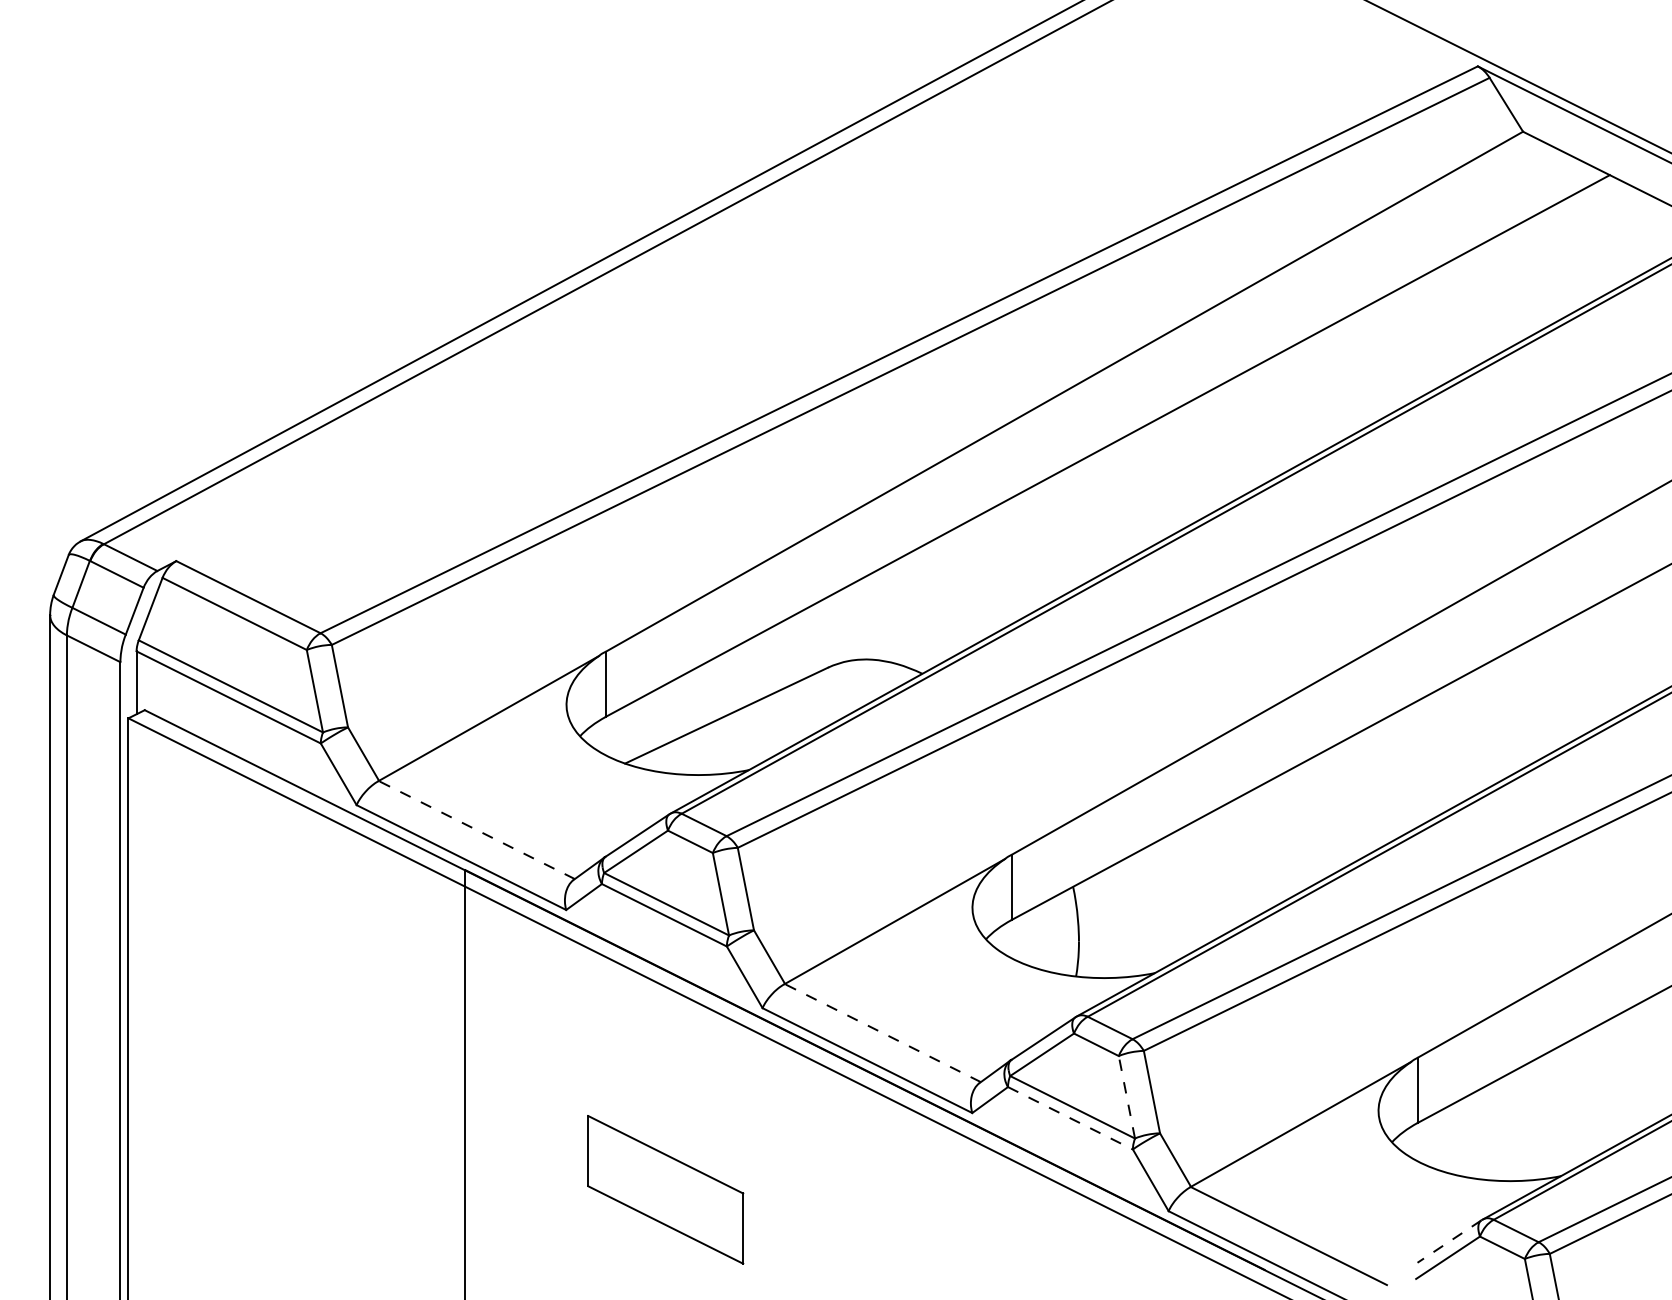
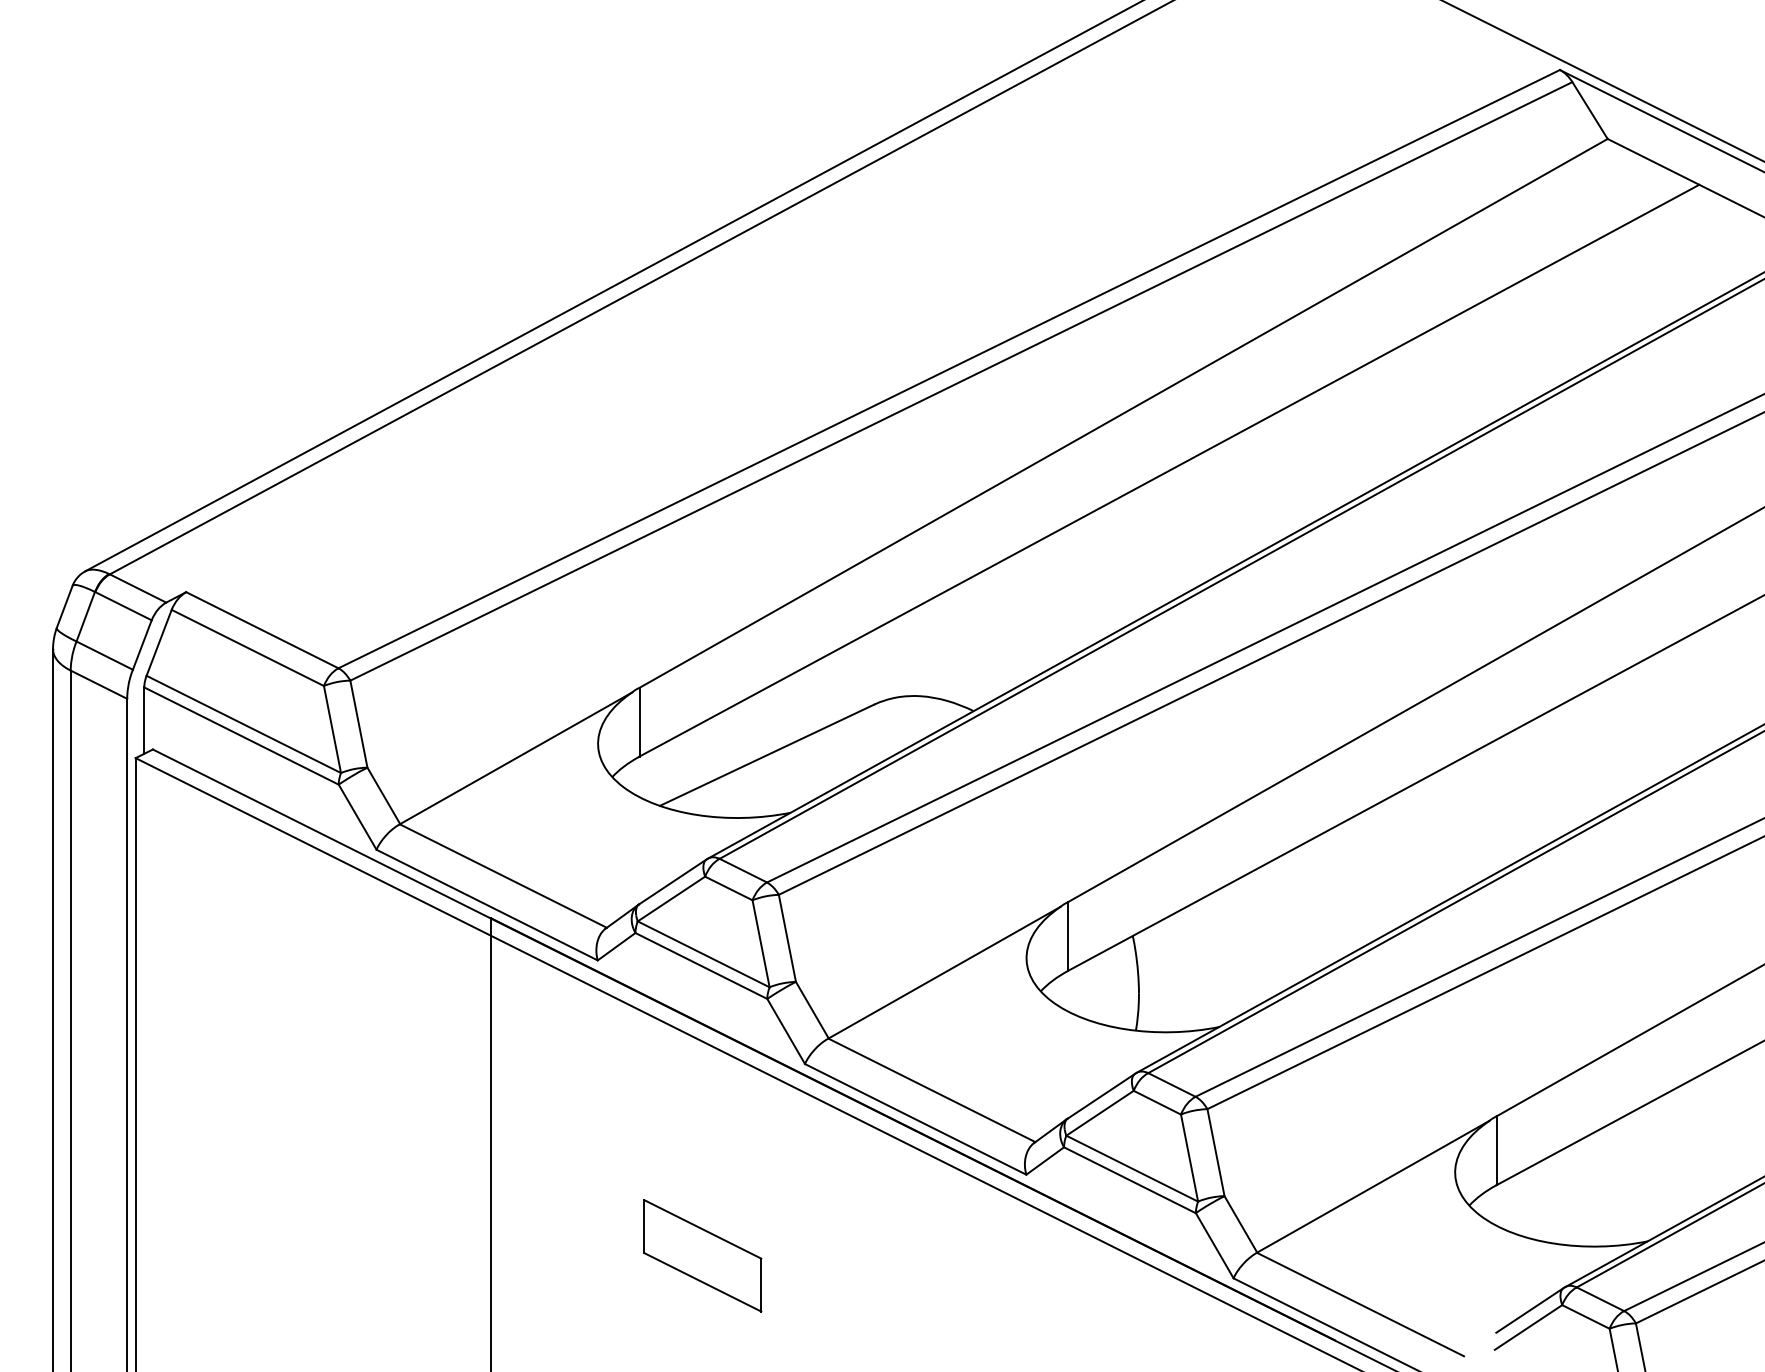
line: (476, 830) -> (503, 876), dashed -> solid
line: (882, 1033) -> (931, 1090), dashed -> solid
line: (1126, 1096) -> (1189, 1157), dashed -> solid
line: (1070, 1118) -> (1130, 1180), dashed -> solid
part: (665, 1189) -> (702, 1255), size x0.71
line: (1449, 1241) -> (1530, 1310), dashed -> solid

